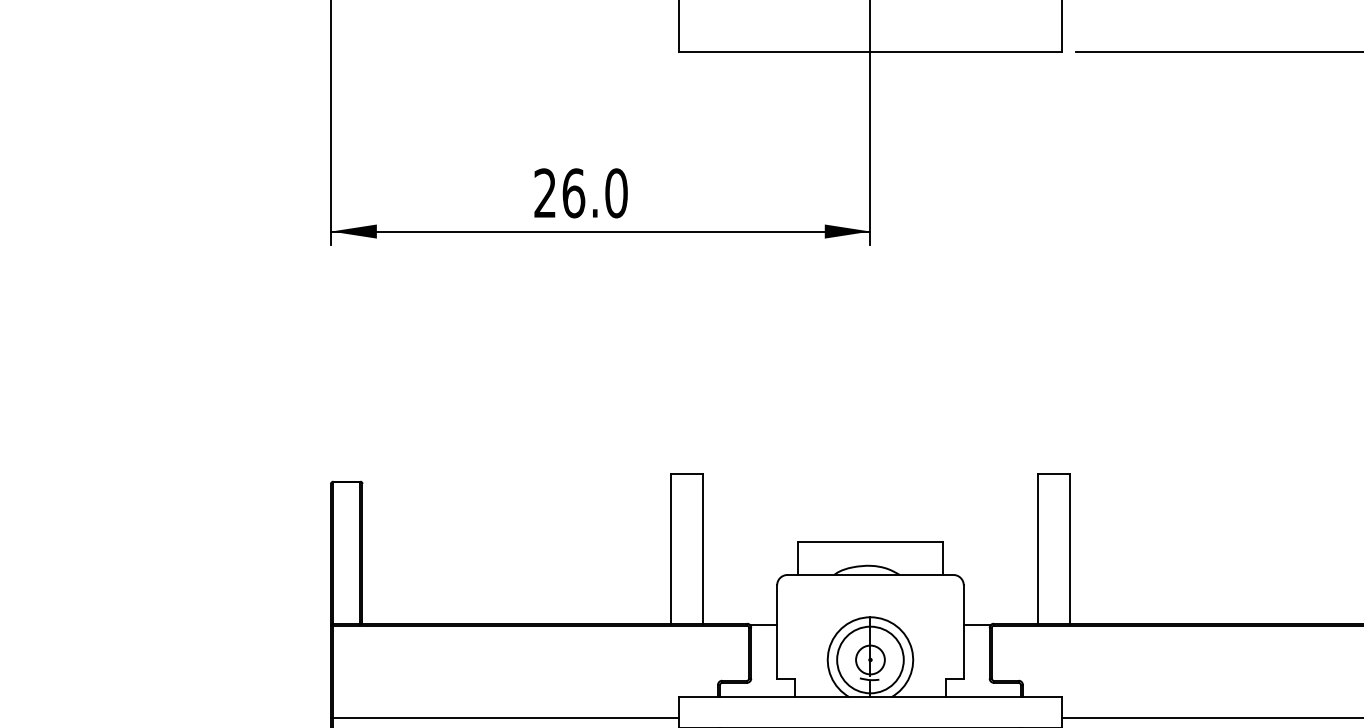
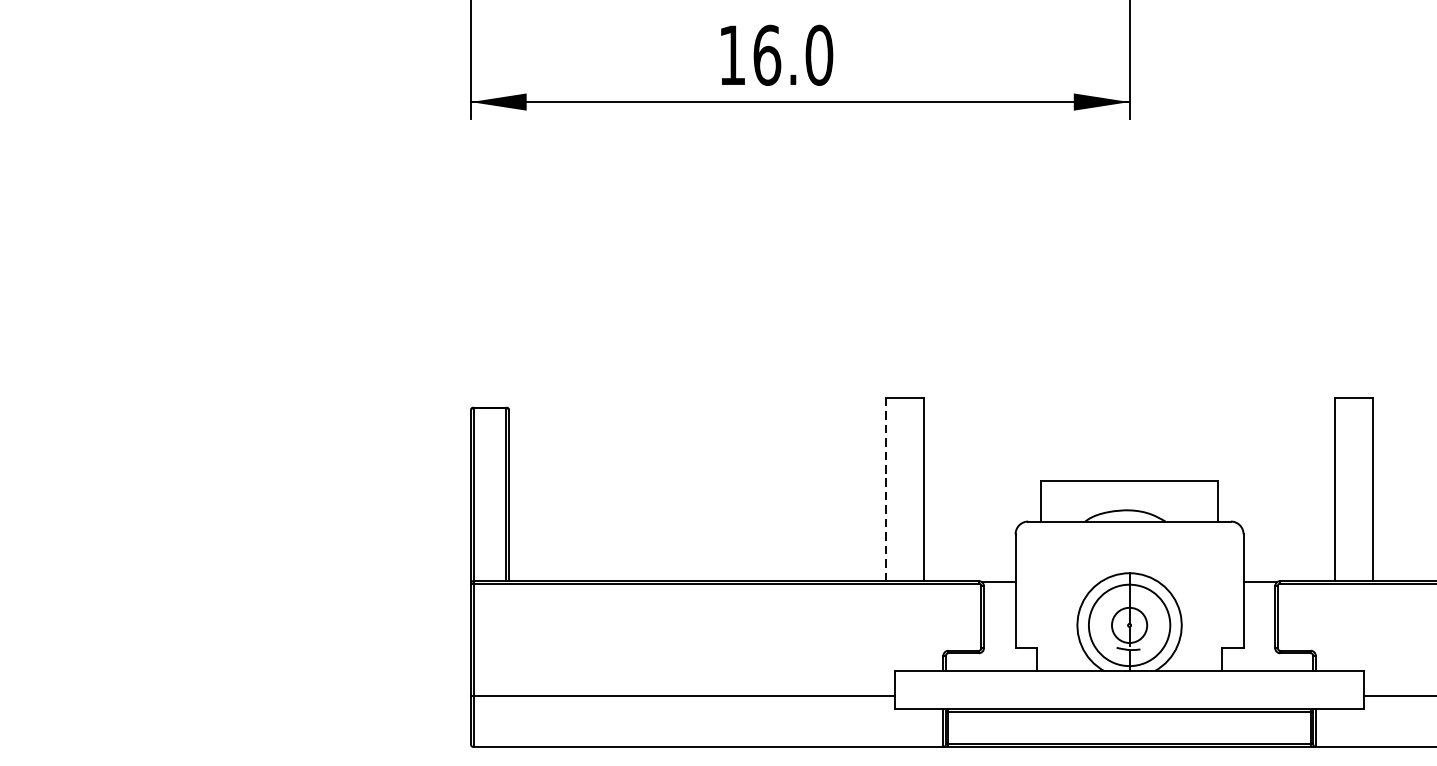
text: (544, 192) -> (731, 54), 26.0 -> 16.0
line: (671, 548) -> (886, 489), solid -> dashed

